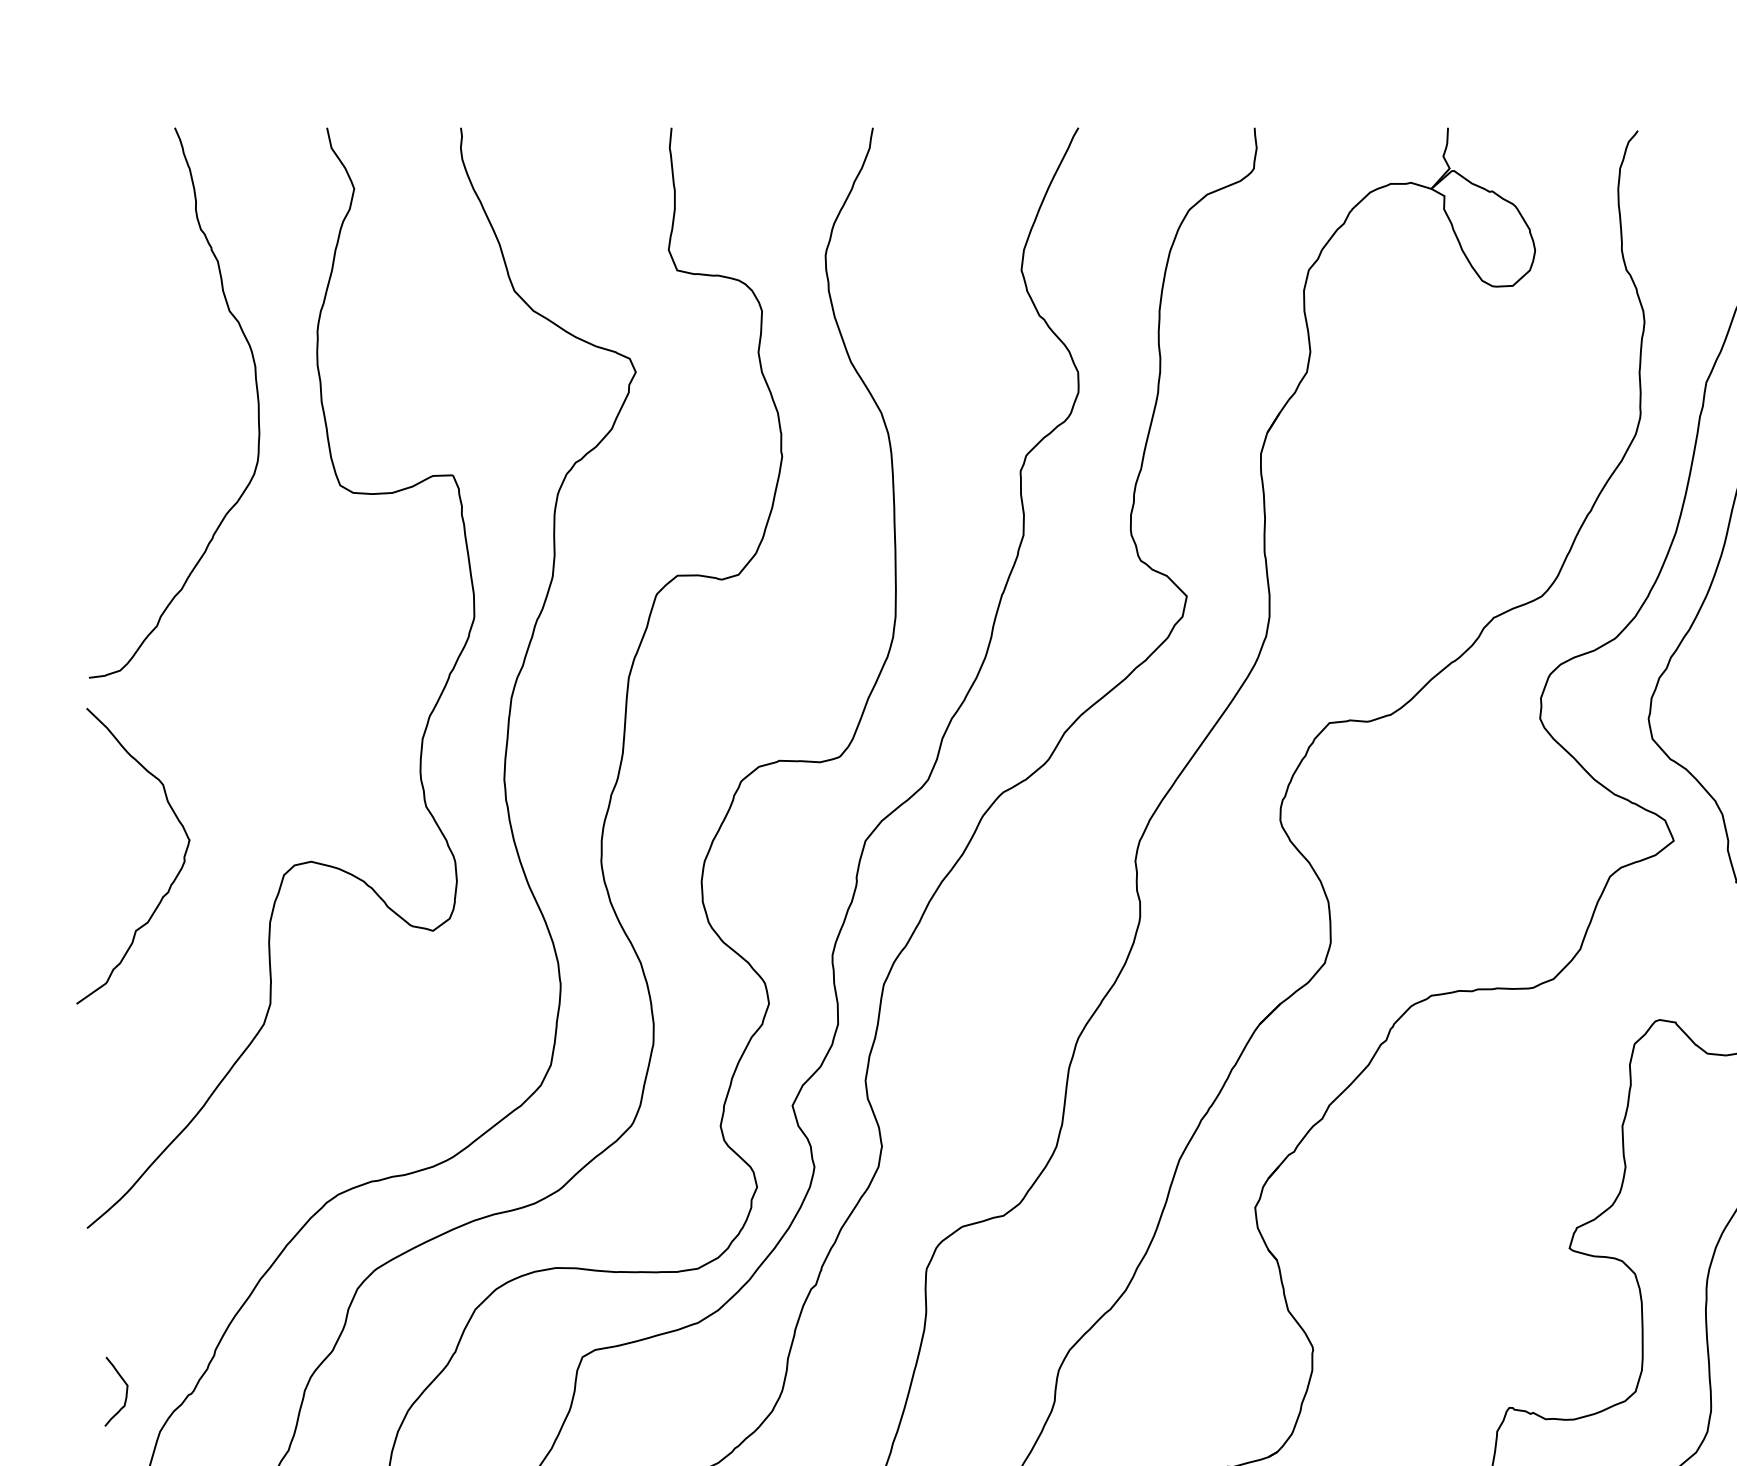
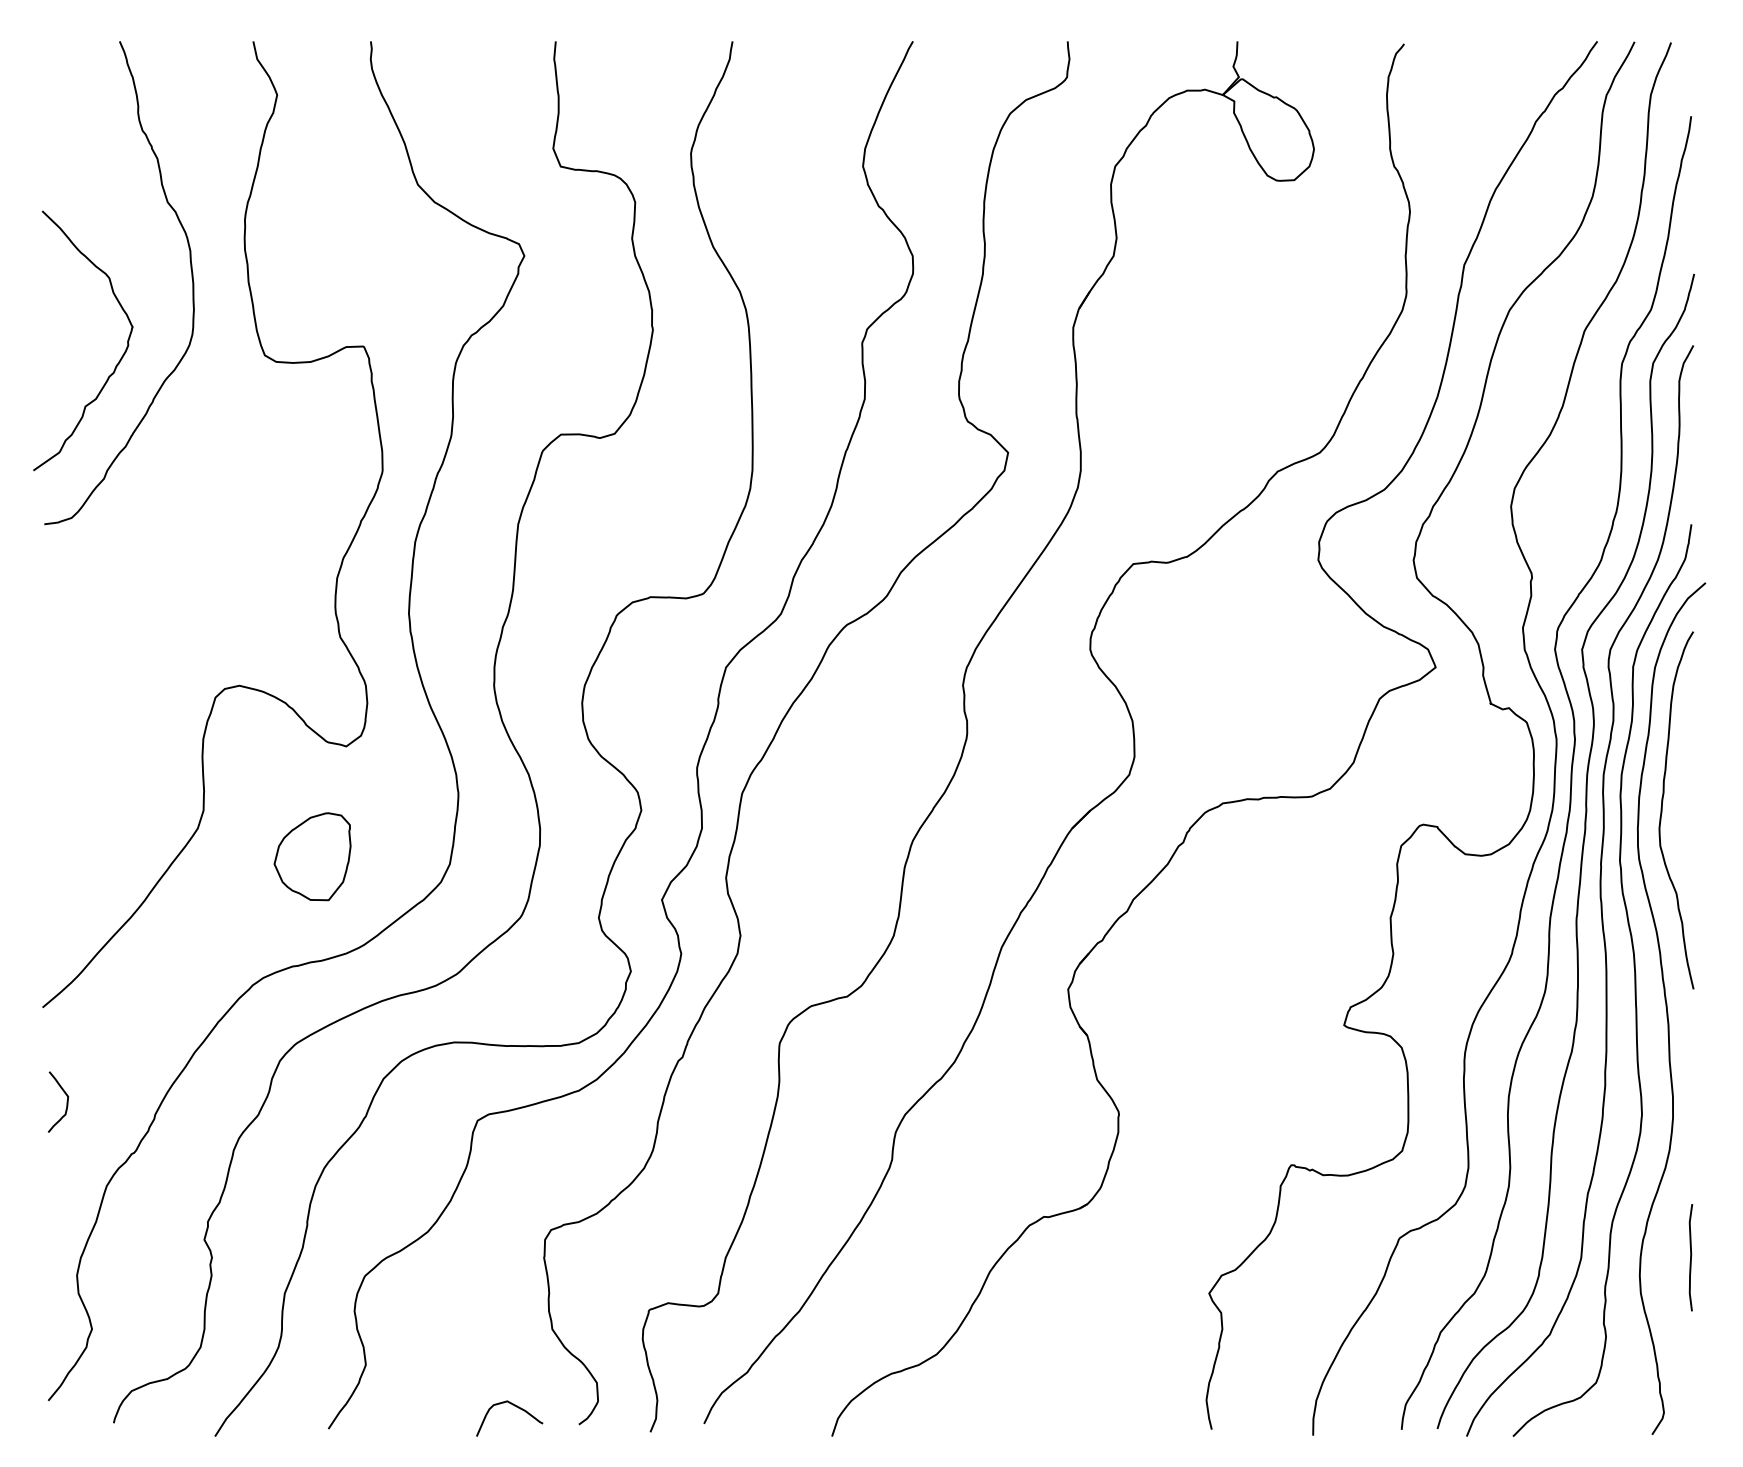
curve: (170, 884) -> (115, 365), moved
part: (394, 1056) -> (312, 856), added
curve: (125, 1391) -> (66, 1101), moved

